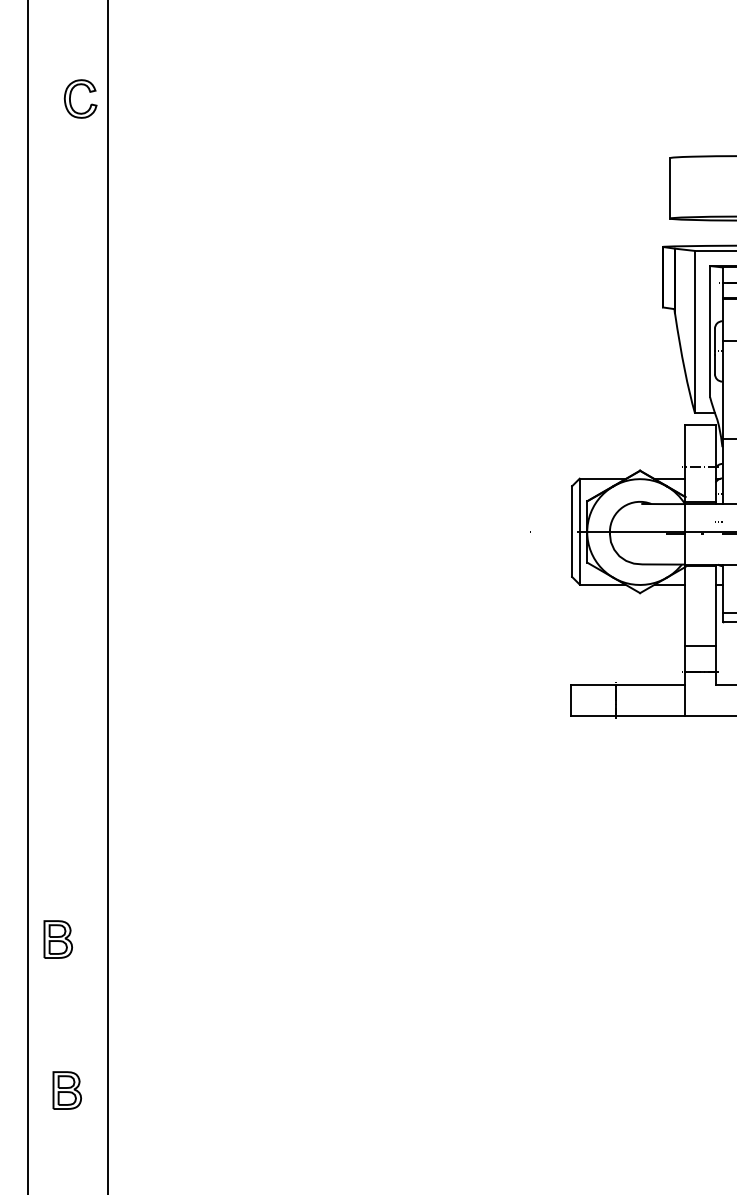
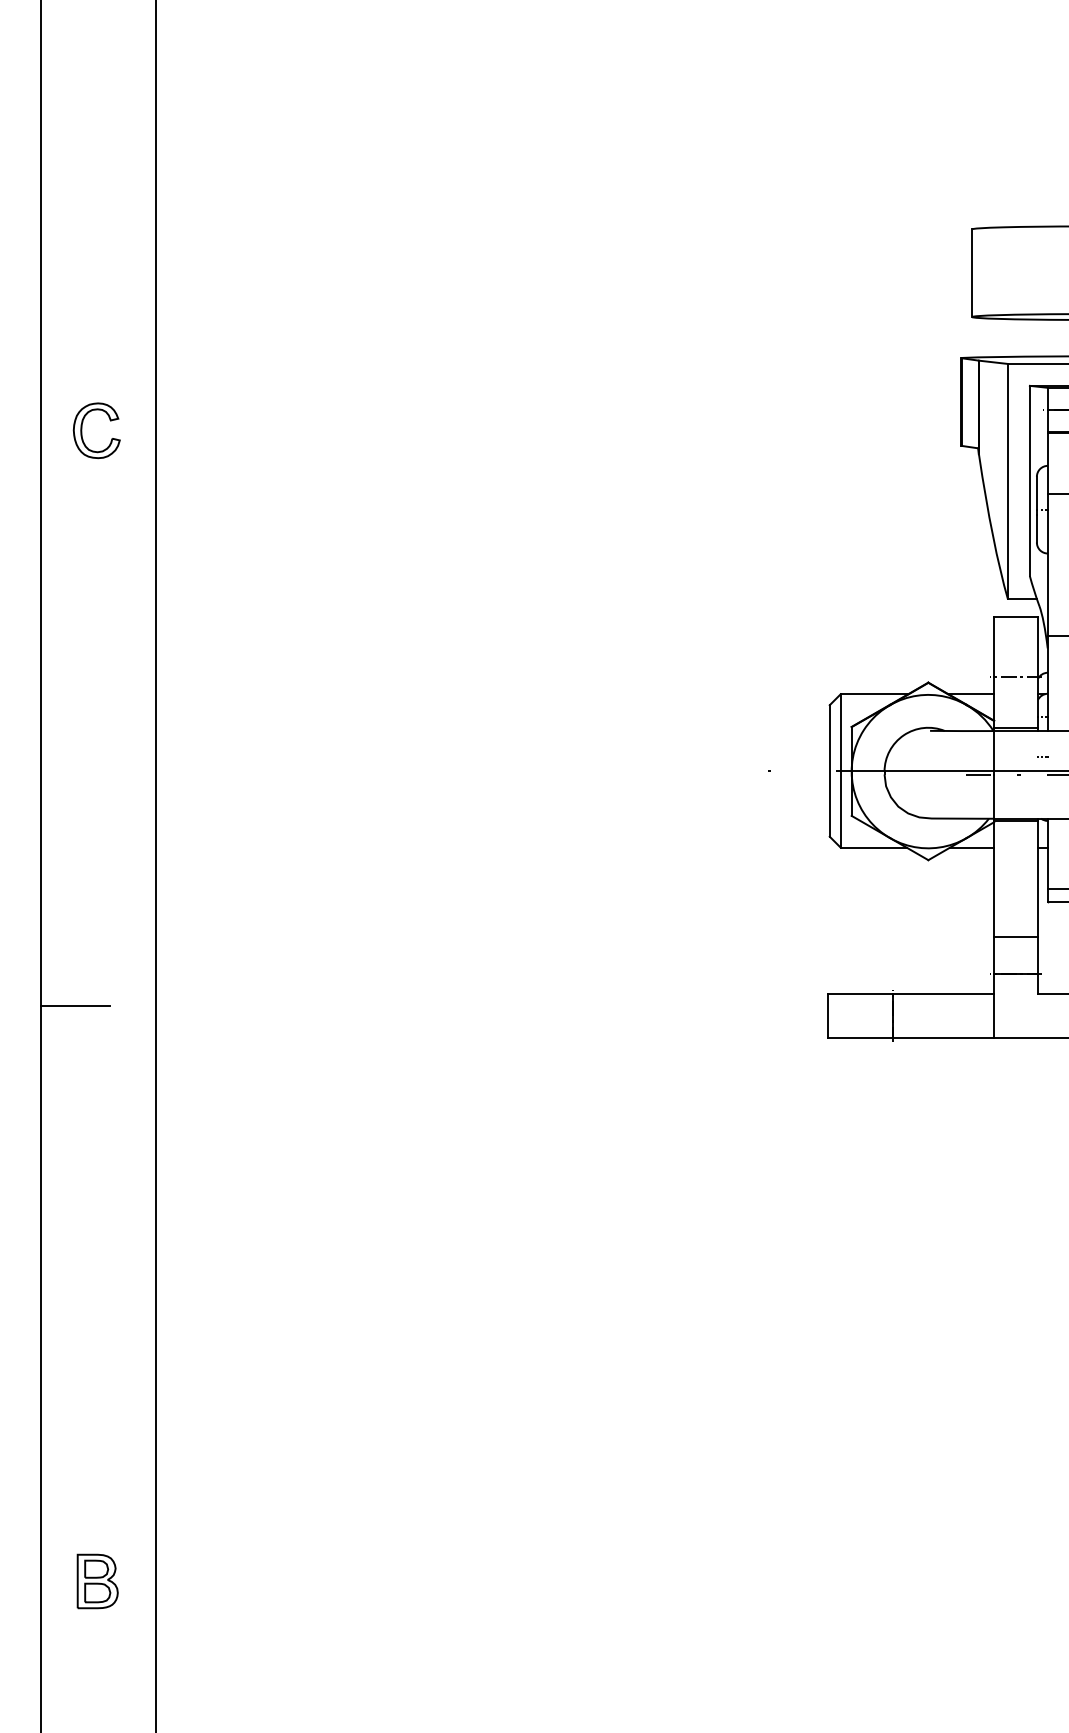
part: (71, 95) -> (83, 425), moved
line: (52, 693) -> (76, 1005), added
part: (57, 939) -> (83, 1362), removed

